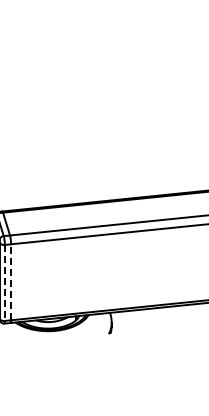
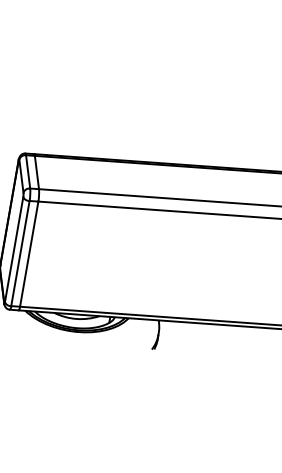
line: (4, 282) -> (20, 252), dashed -> solid
line: (11, 282) -> (29, 254), dashed -> solid

